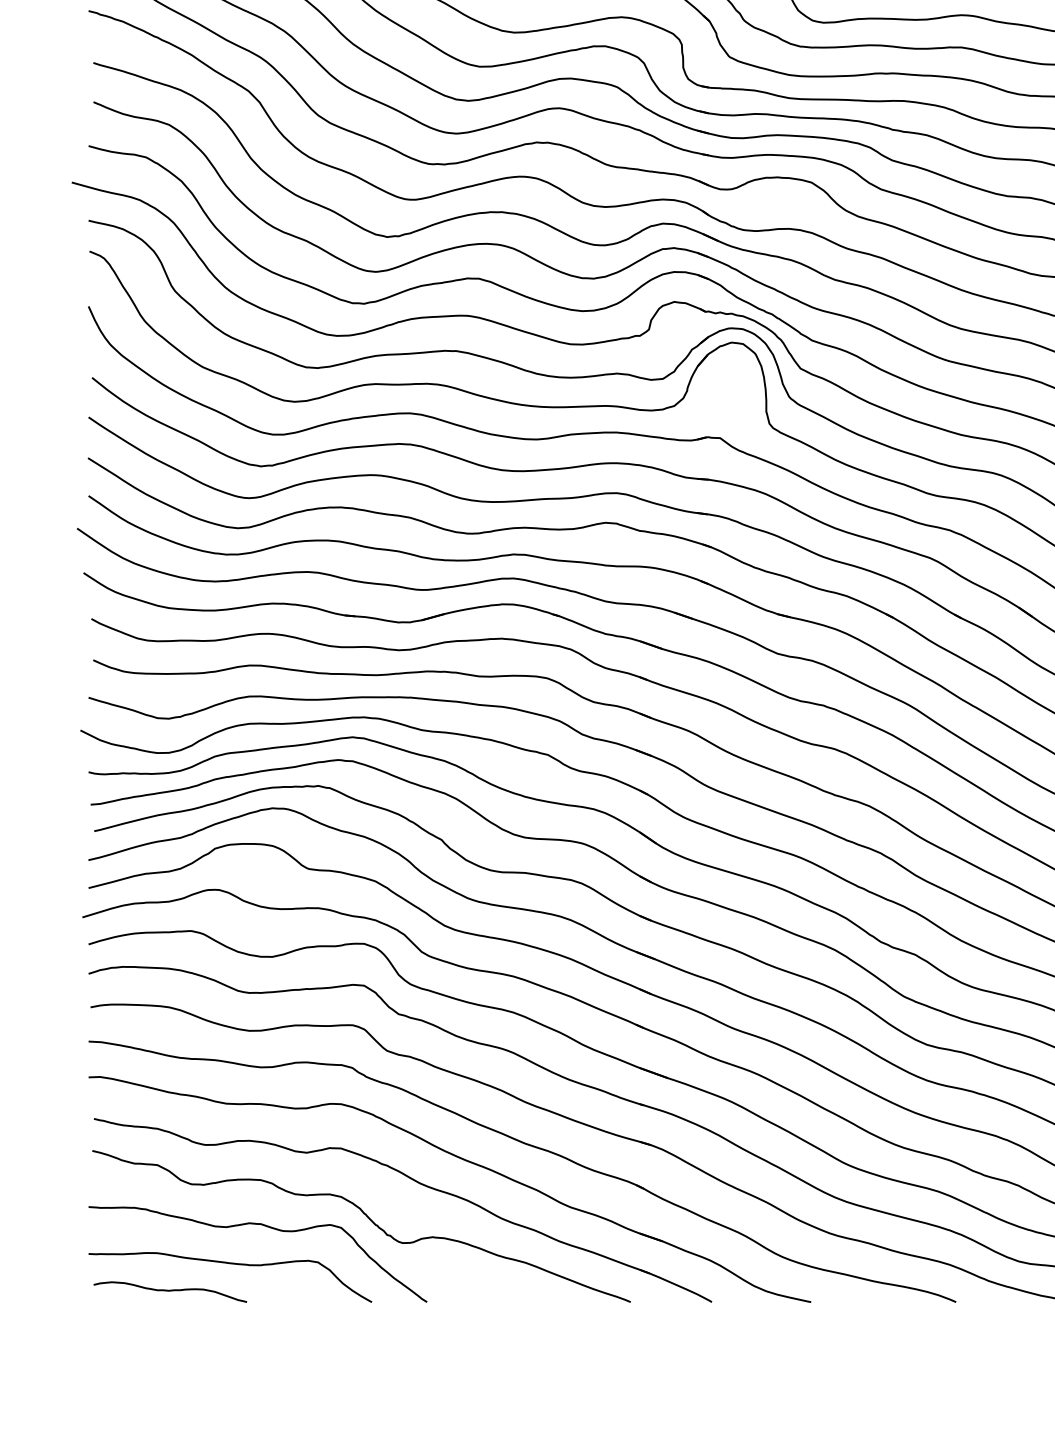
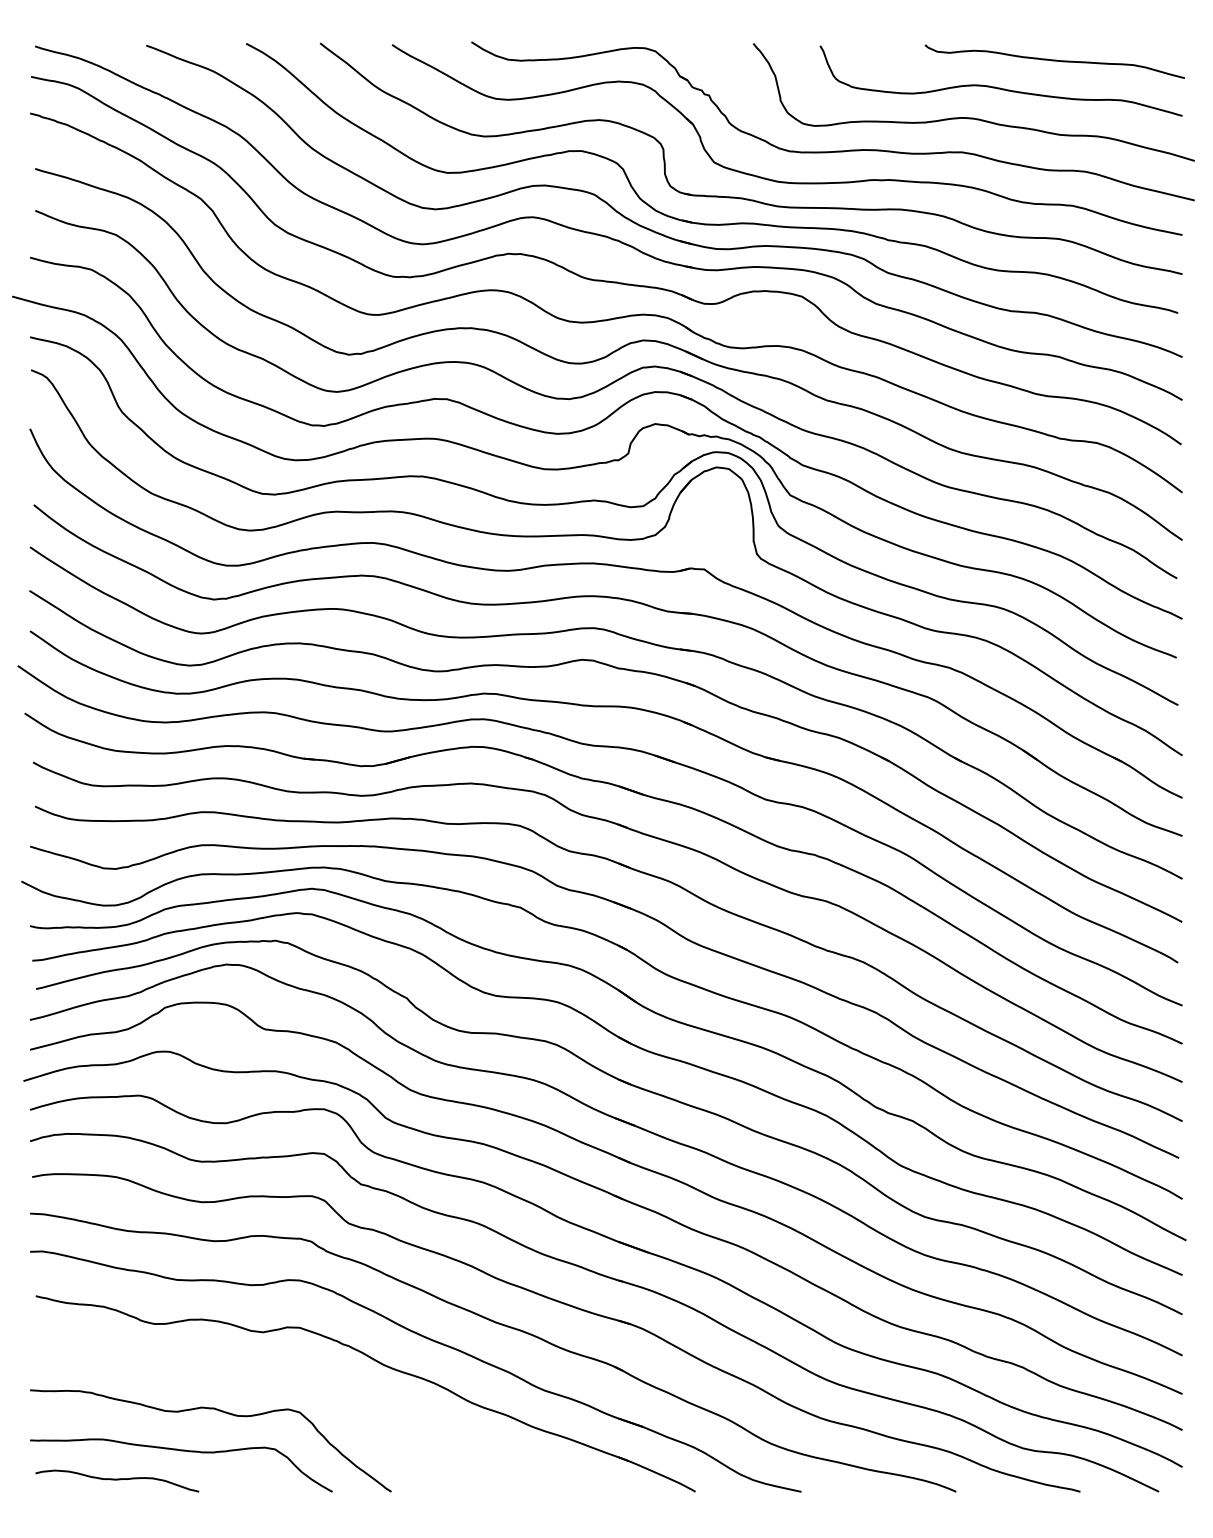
curve: (368, 1218) -> (328, 1402), removed

